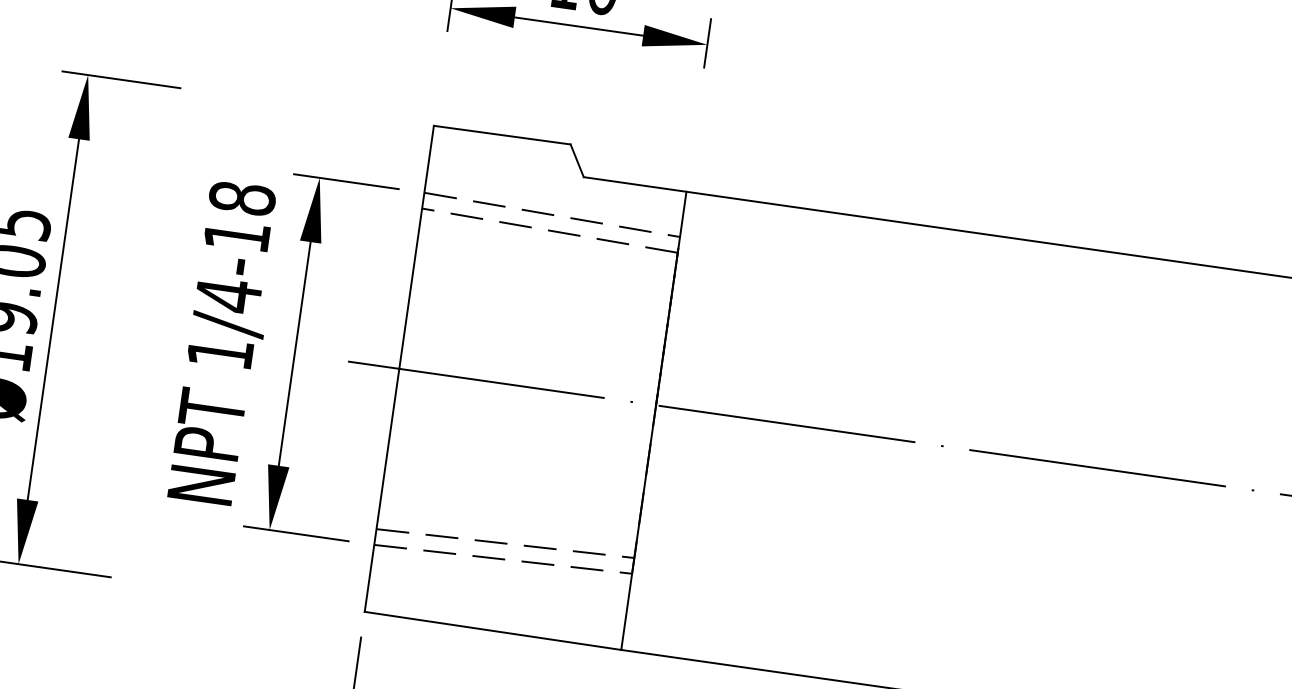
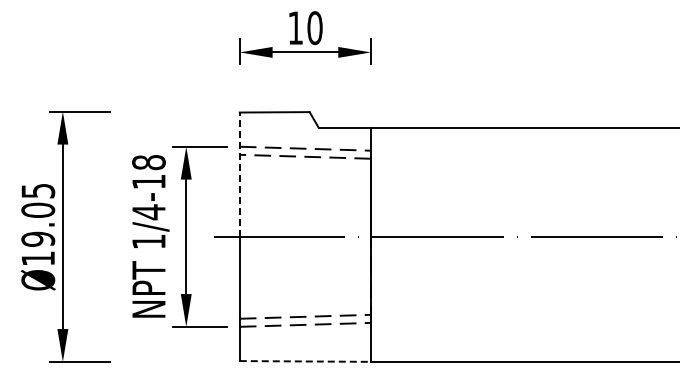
line: (416, 246) -> (239, 174), solid -> dashed
line: (493, 630) -> (305, 361), solid -> dashed

